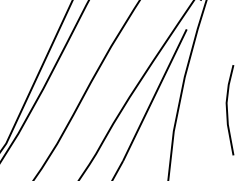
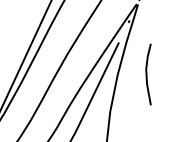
line: (228, 110) -> (147, 74), moved

